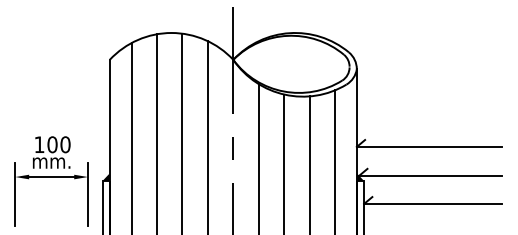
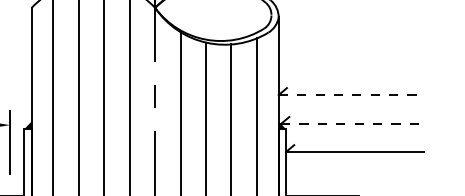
line: (429, 146) -> (351, 94), solid -> dashed
line: (430, 175) -> (352, 123), solid -> dashed

